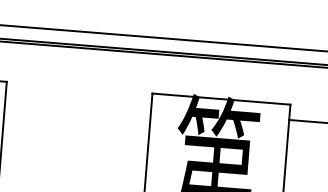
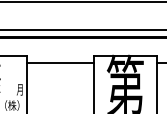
line: (78, 102) -> (60, 62), added

